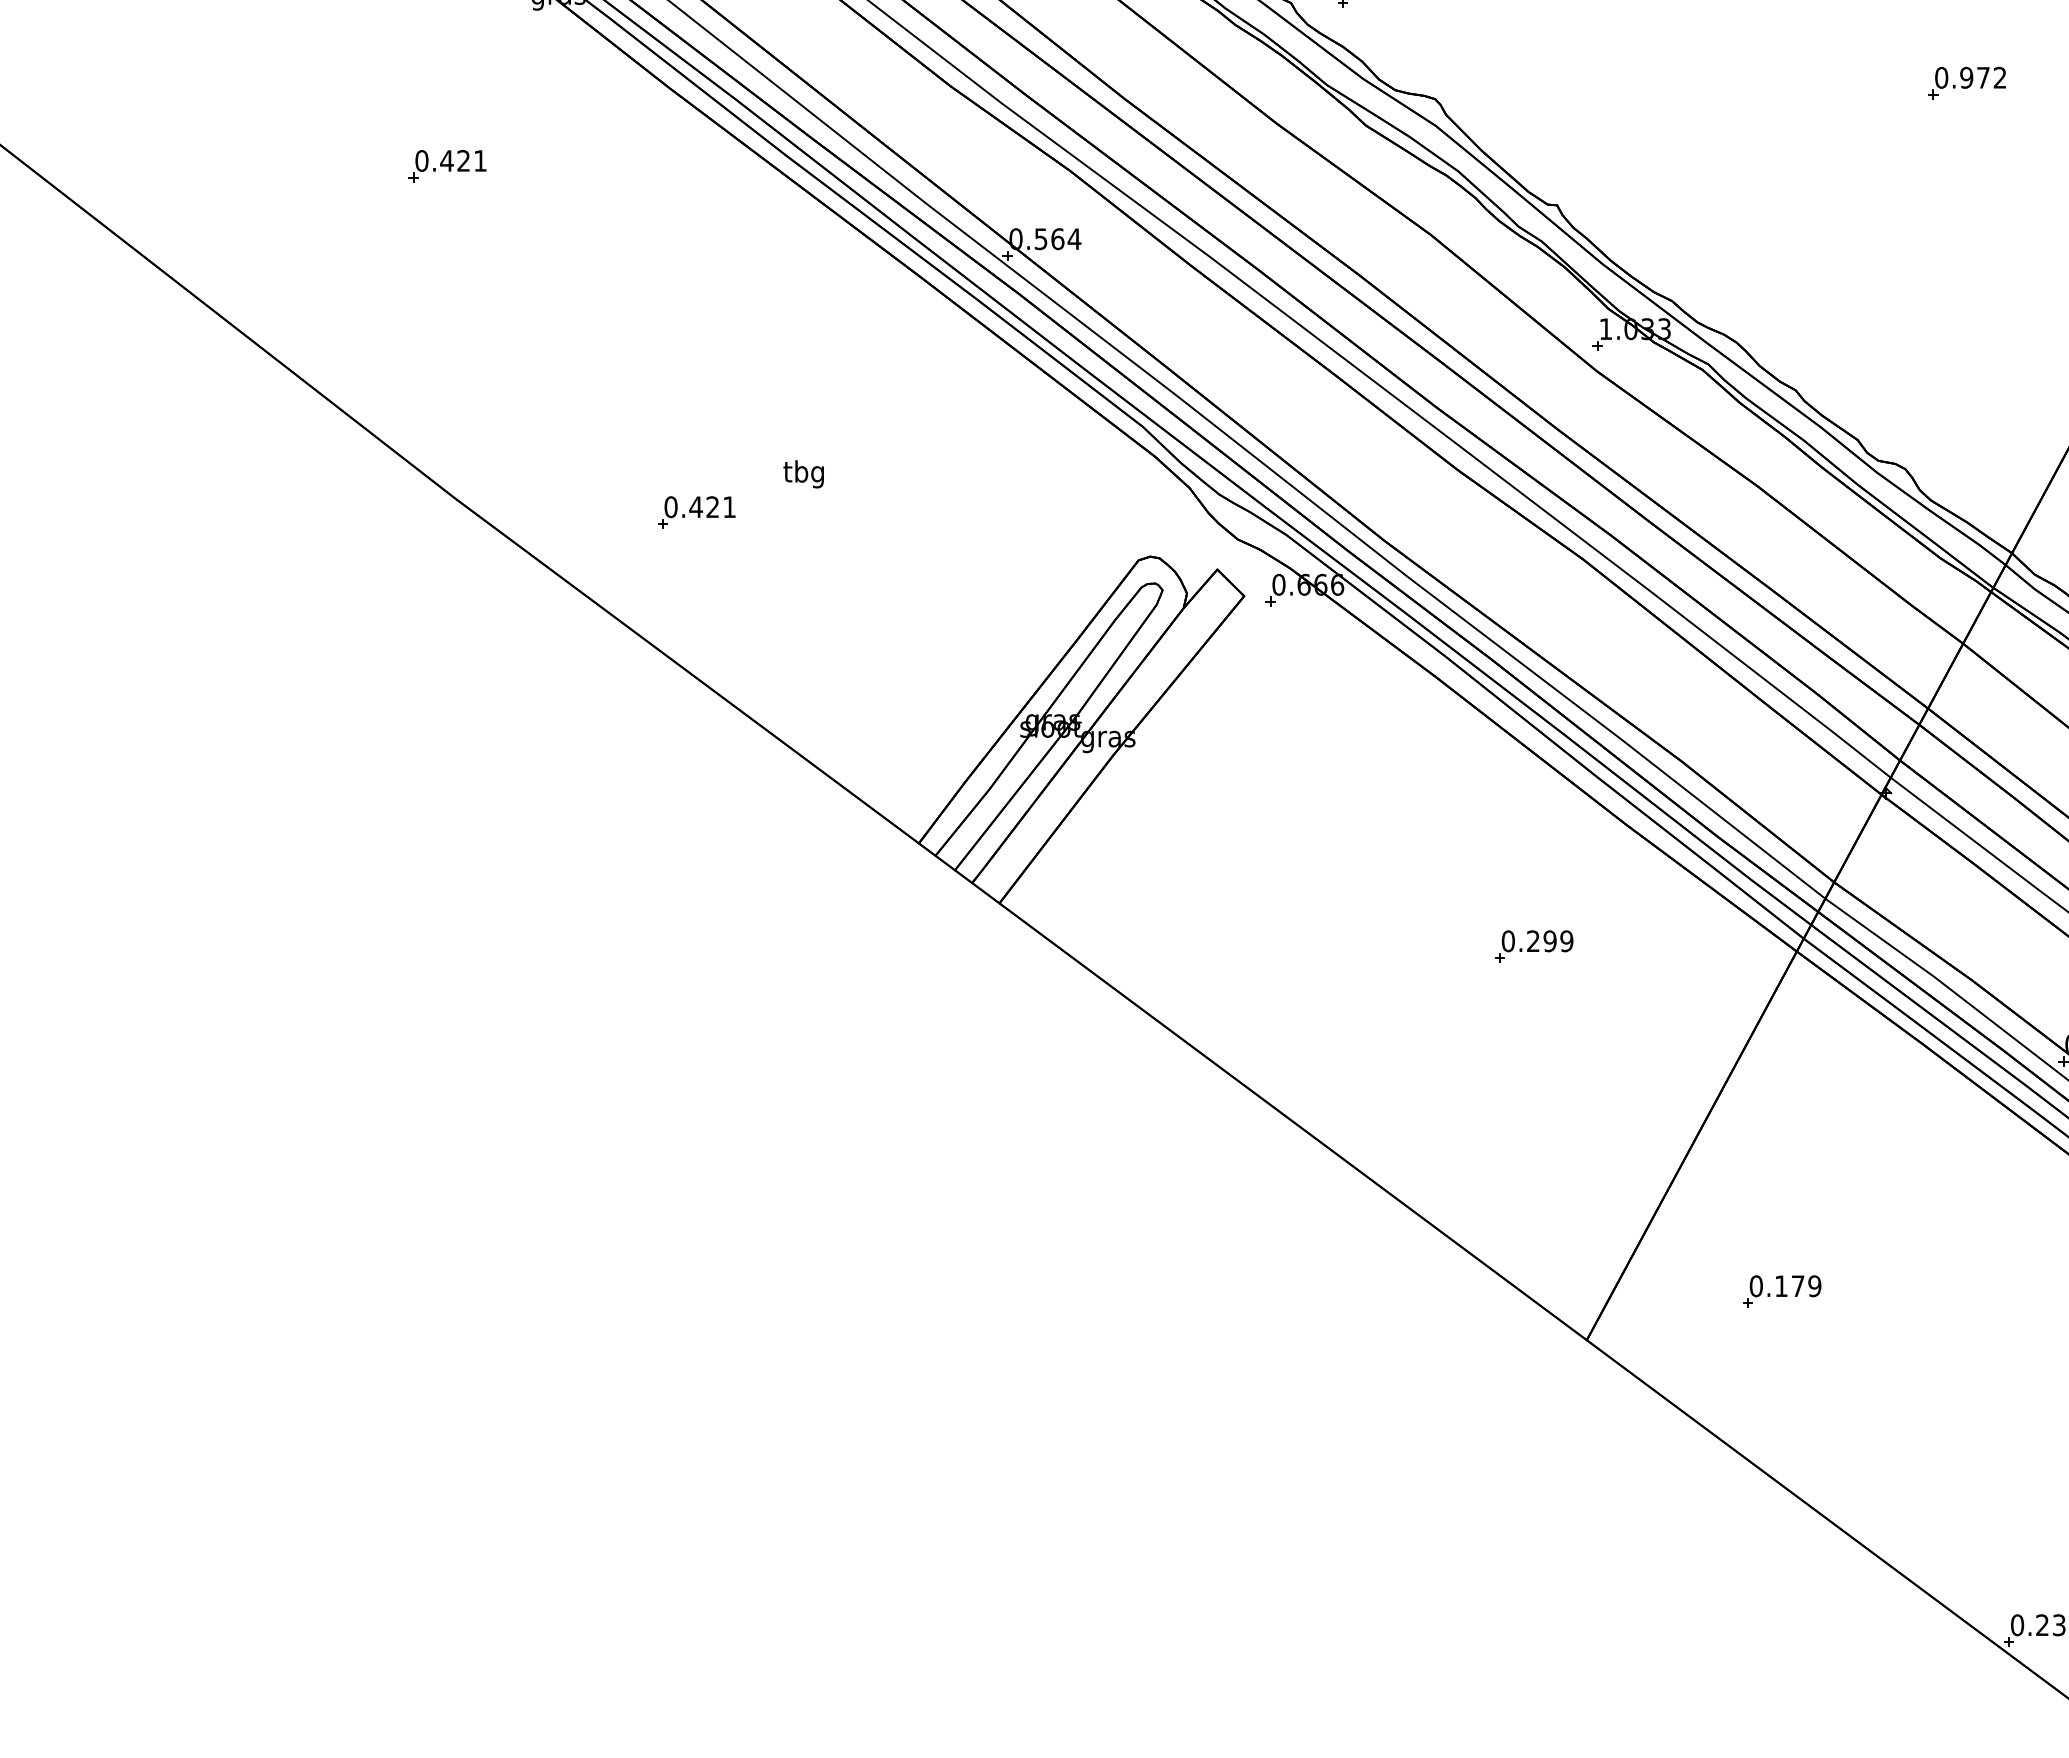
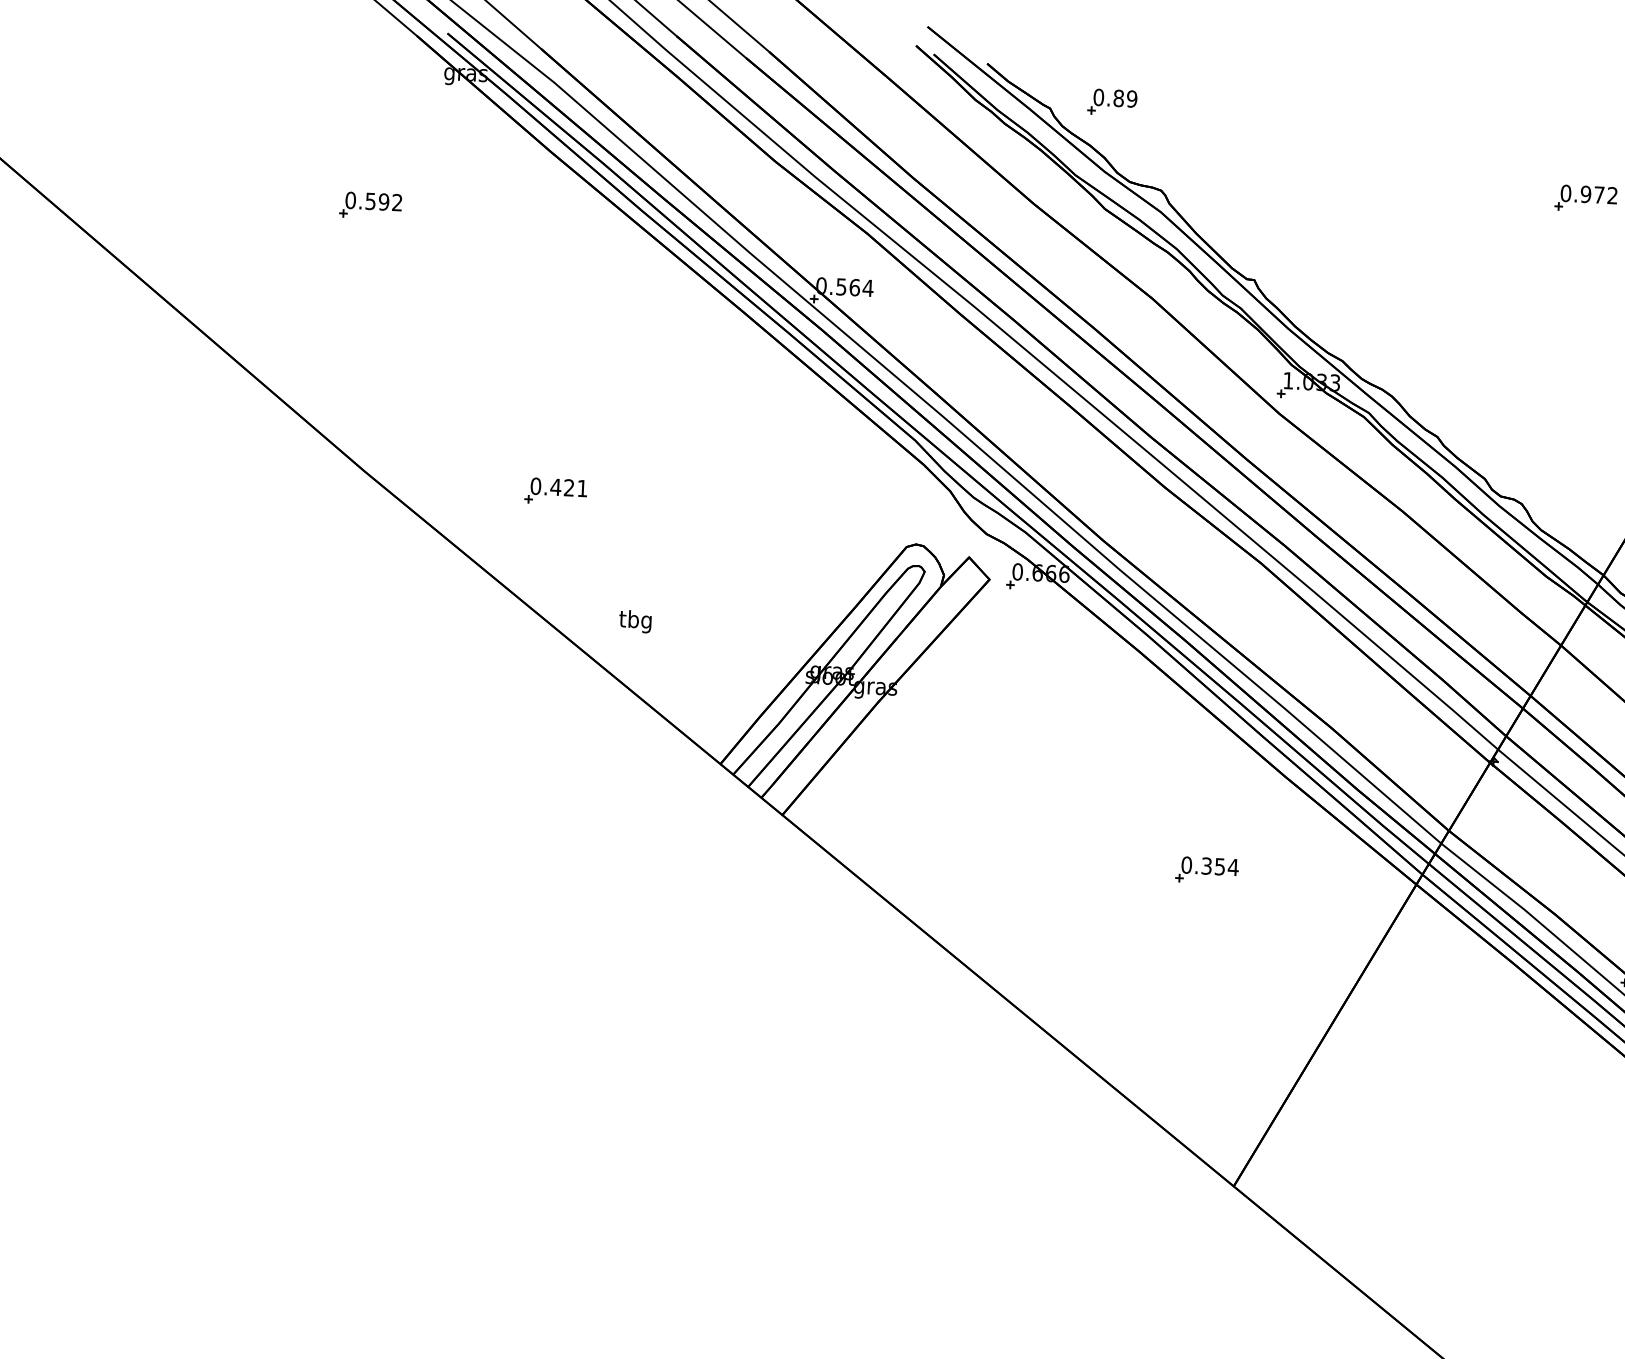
text: (463, 160) -> (383, 201), 0.421 -> 0.592
text: (803, 474) -> (635, 621), moved
text: (1550, 941) -> (1220, 866), 0.299 -> 0.354
part: (1782, 1291) -> (1391, 1155), removed

